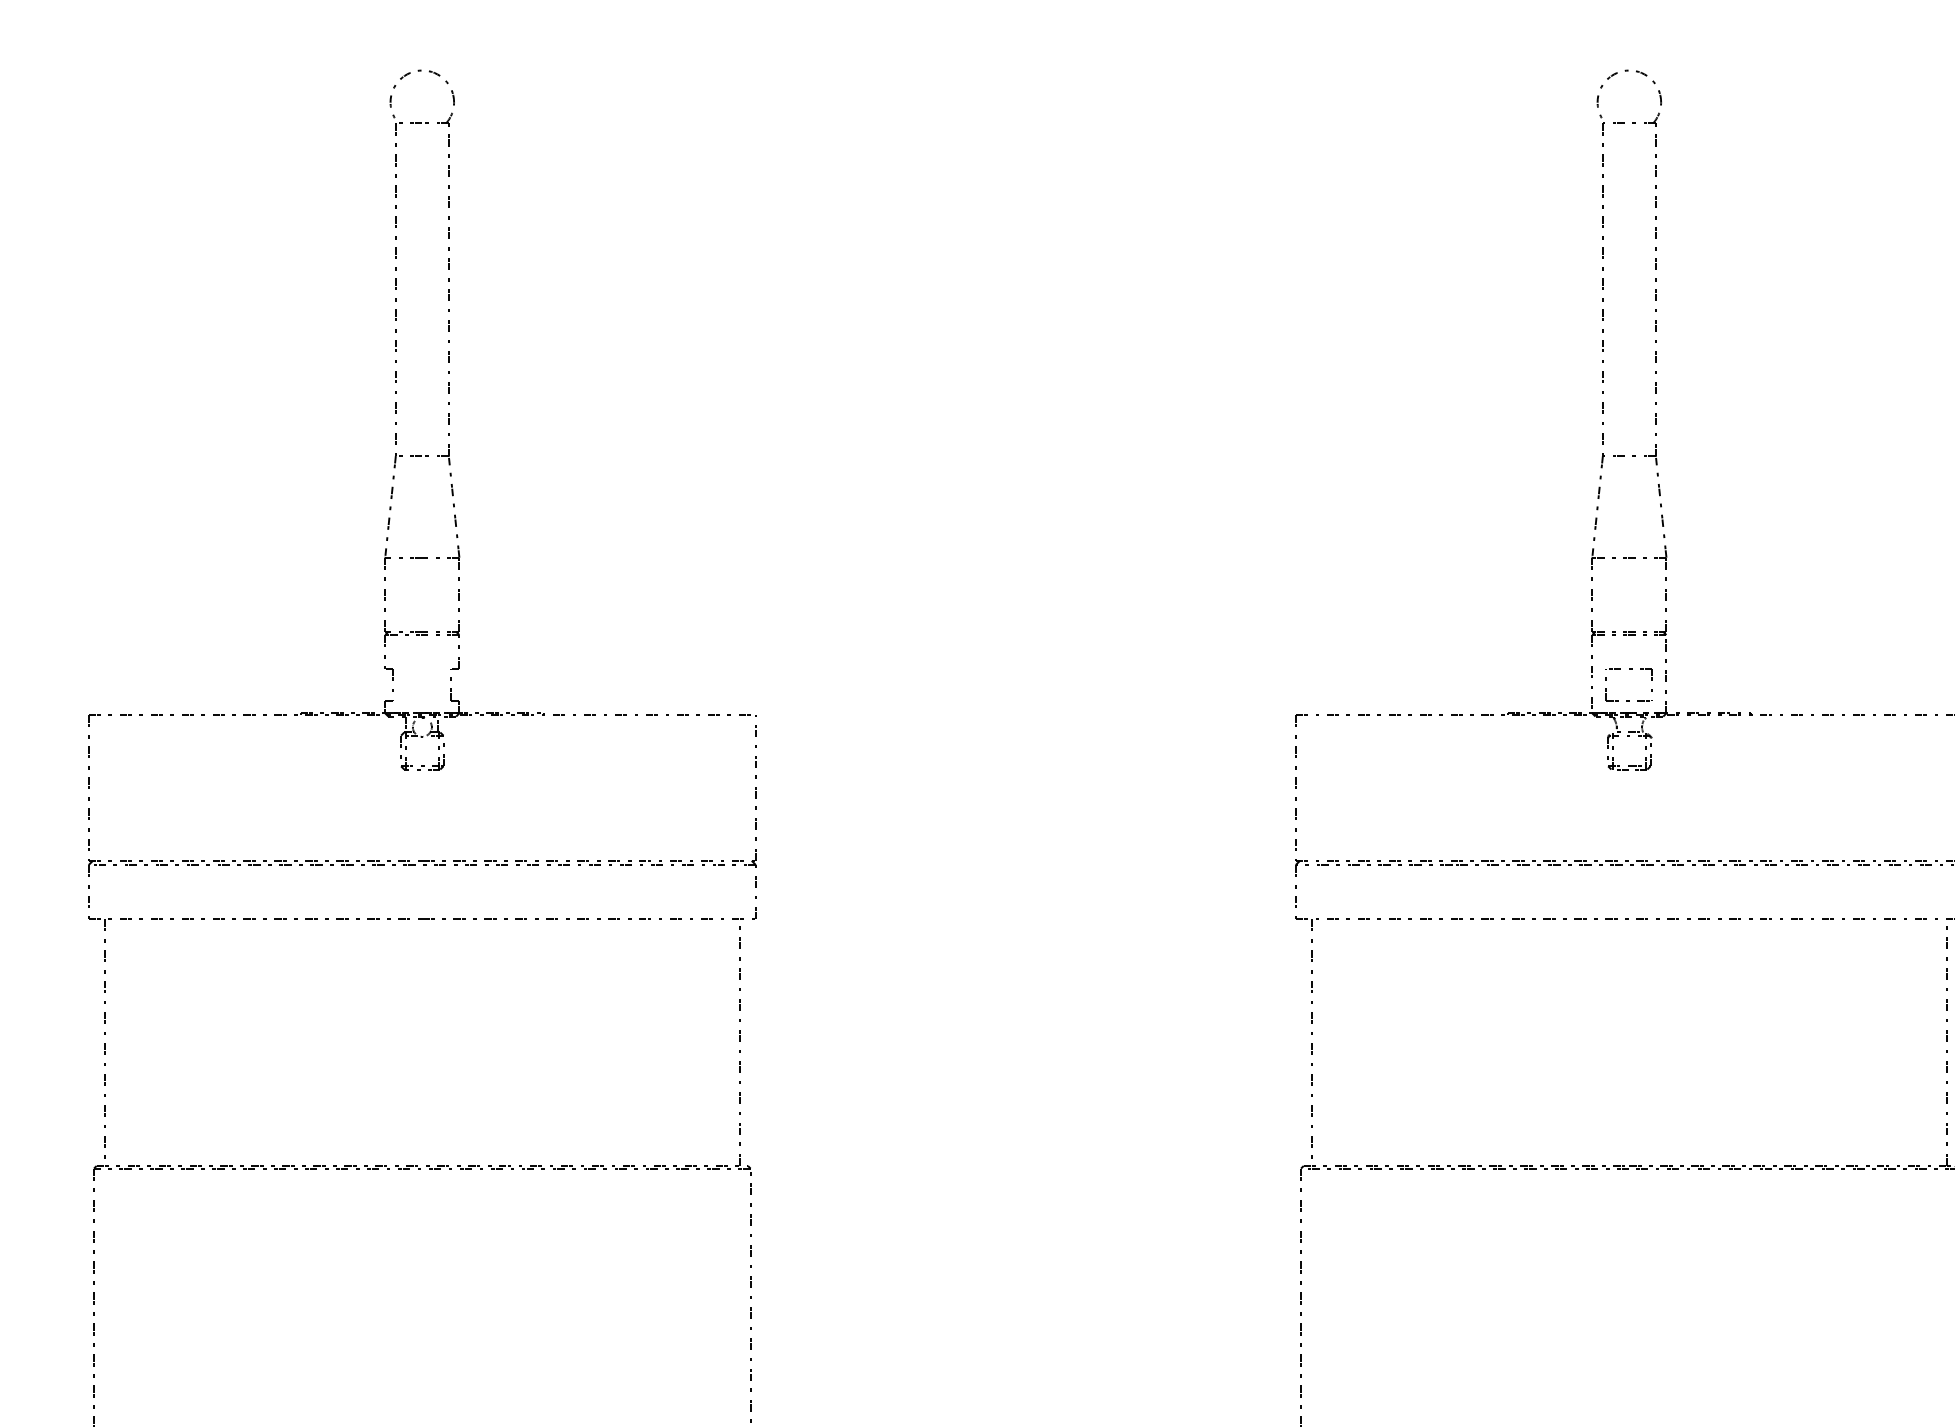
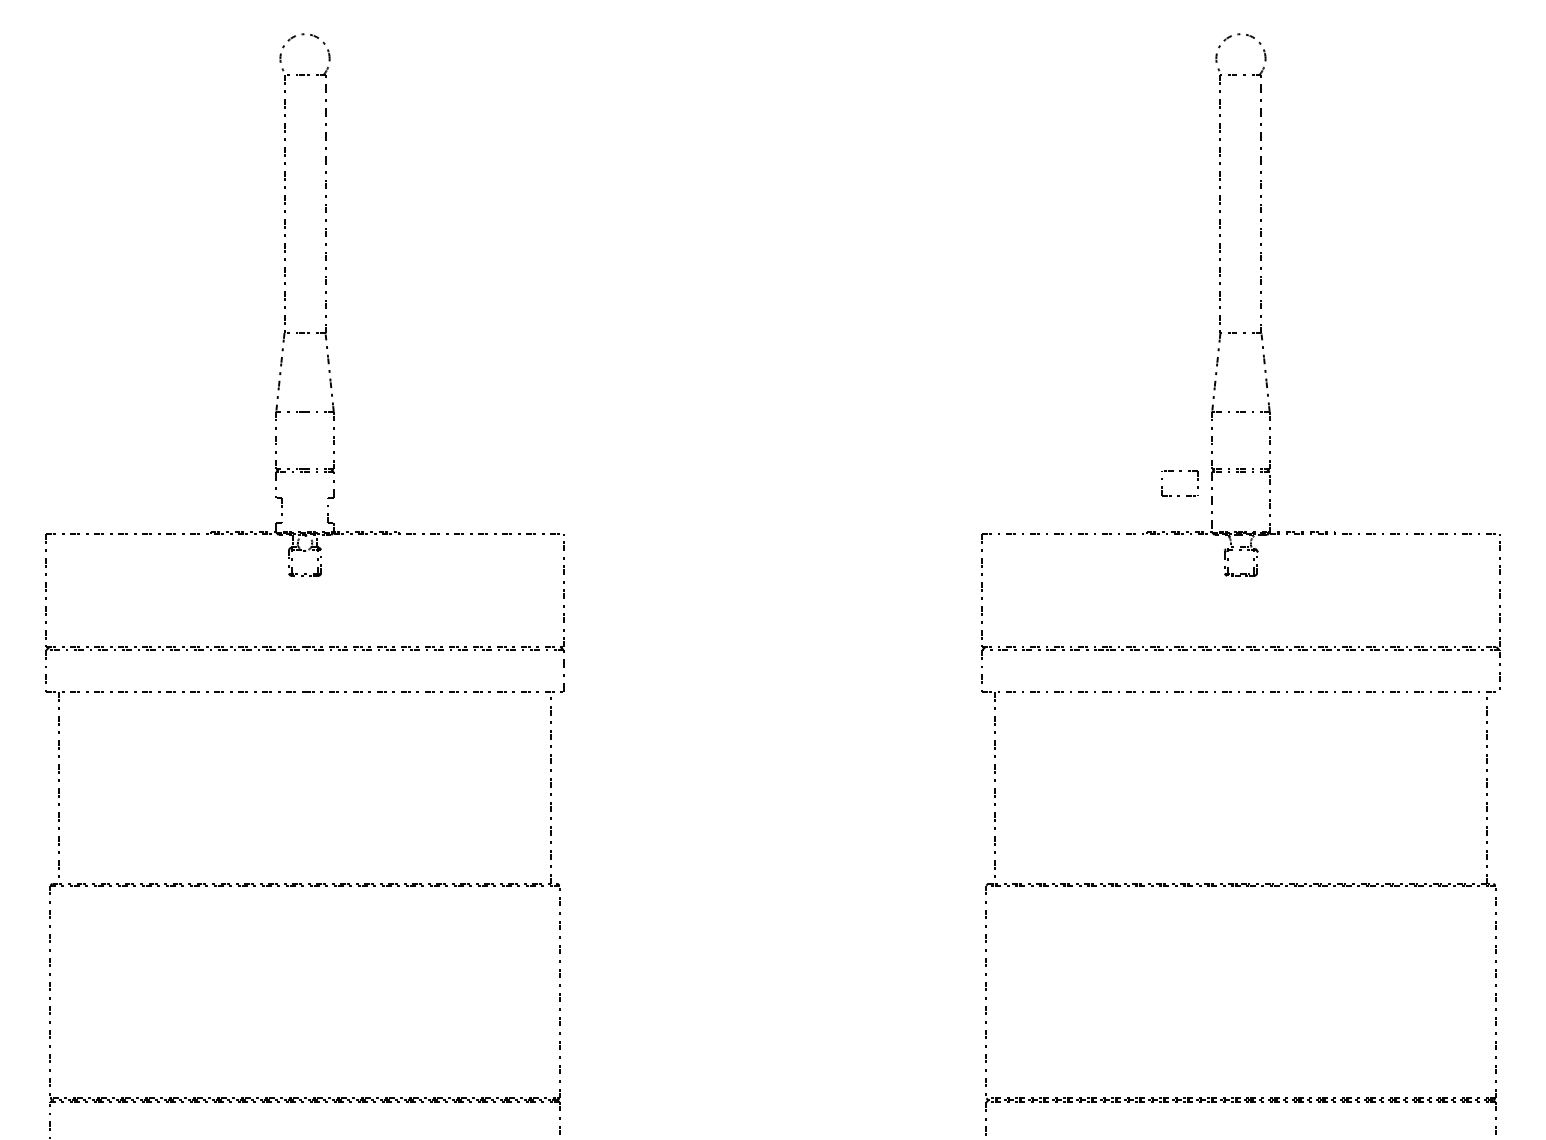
part: (1628, 669) -> (1179, 471), moved

